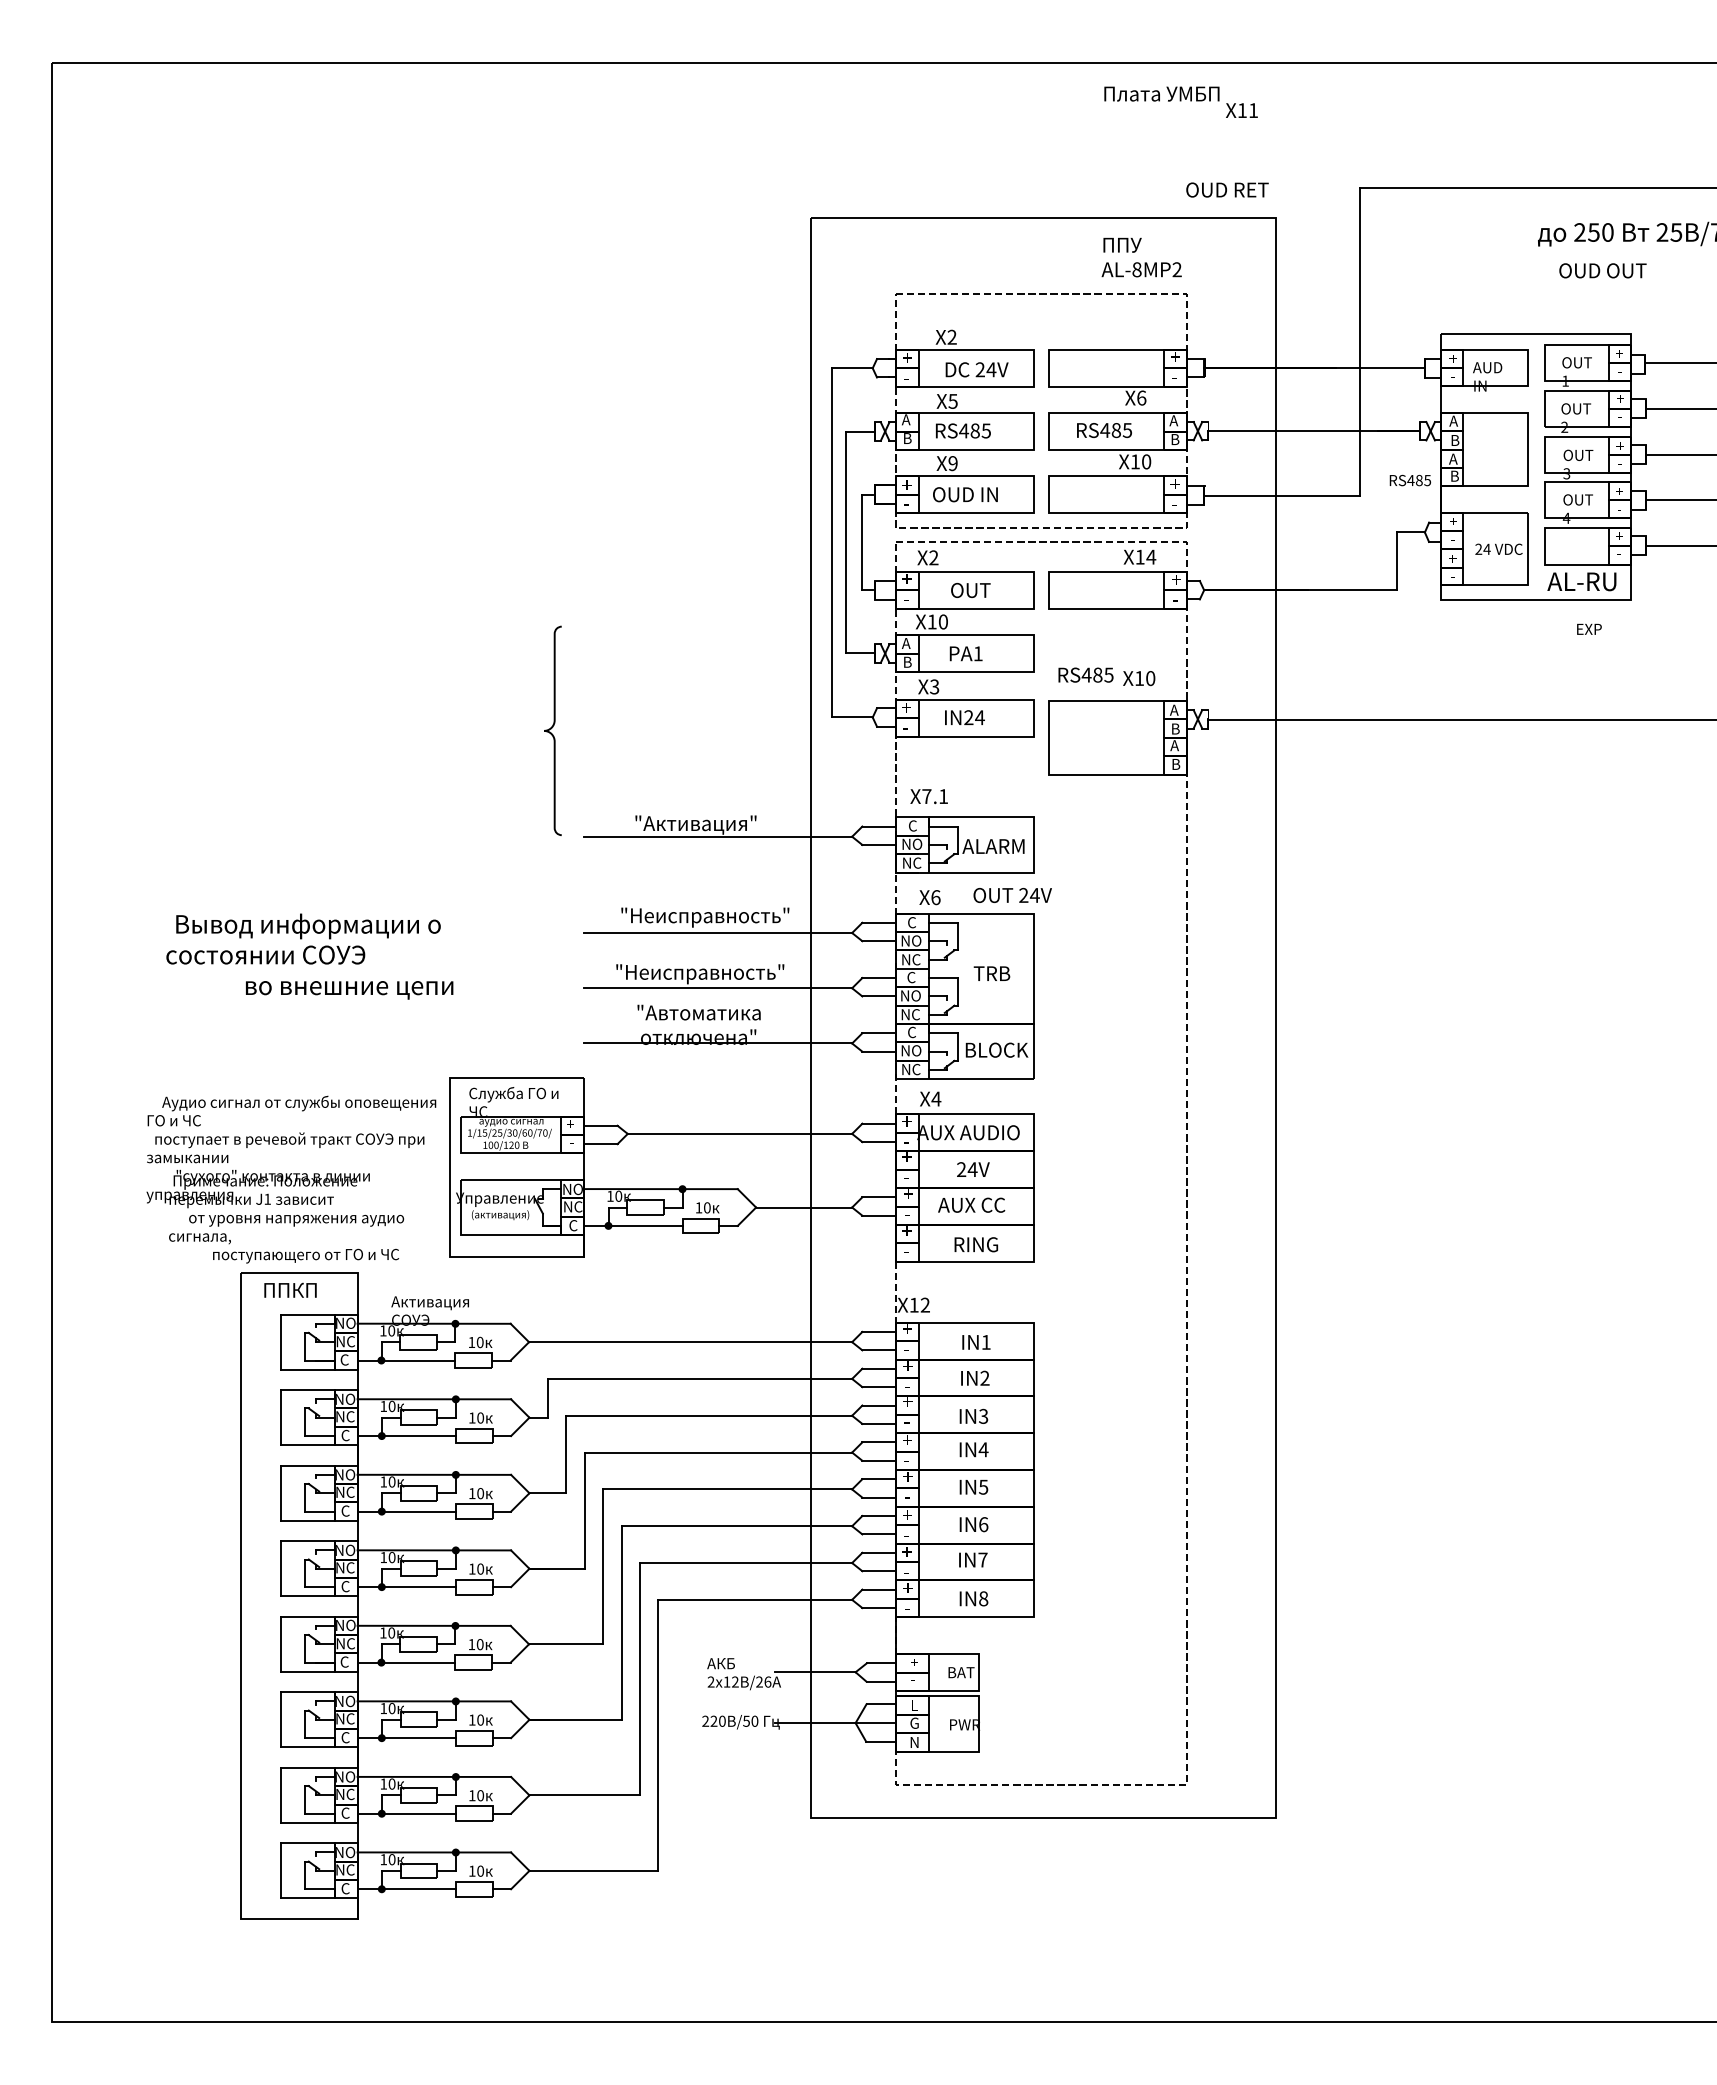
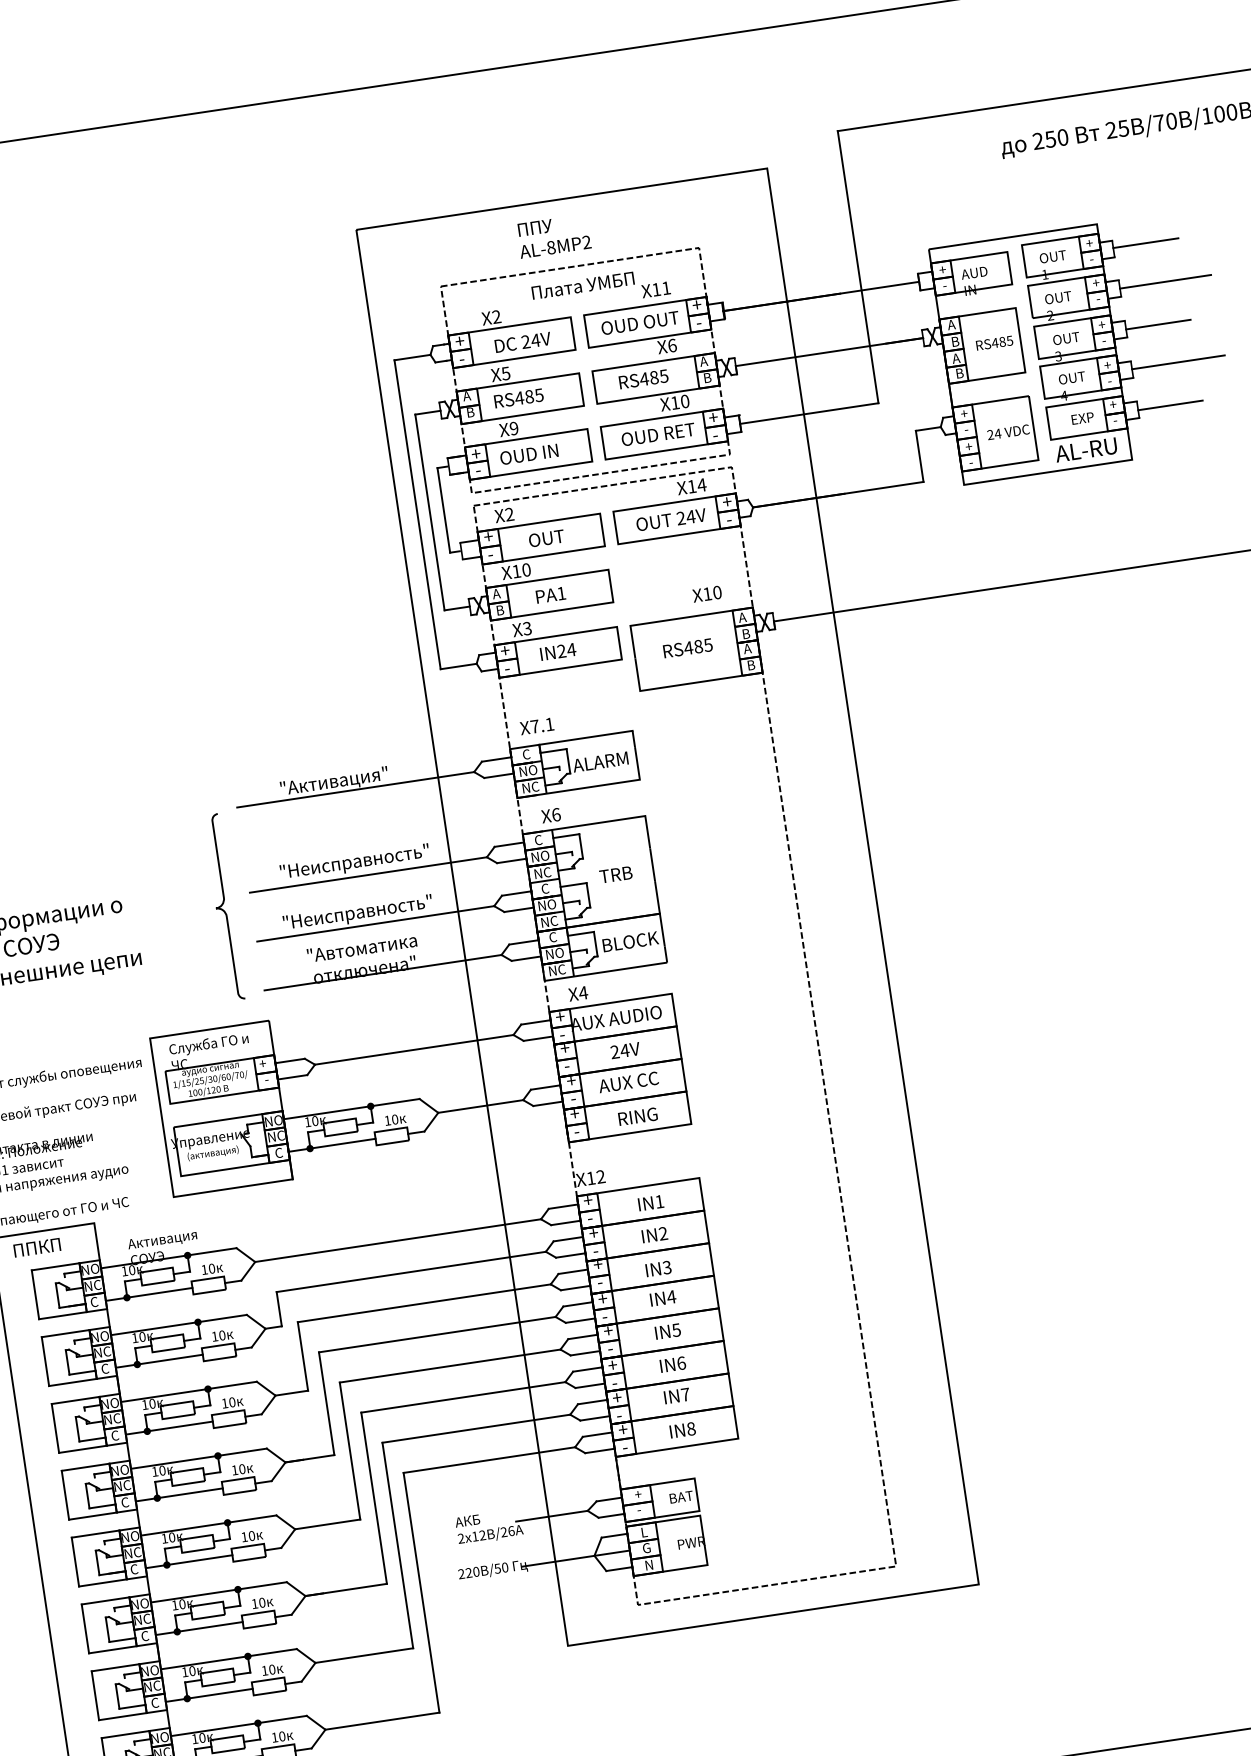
text: (1180, 101) -> (600, 289), moved
text: (1227, 189) -> (658, 434), moved
text: (1141, 257) -> (553, 236), moved
text: (1602, 270) -> (639, 322), moved
text: (1410, 480) -> (994, 343), moved
text: (1589, 628) -> (1082, 417), moved
text: (1085, 674) -> (687, 647), moved
curve: (551, 729) -> (222, 906), moved
text: (1012, 895) -> (671, 519), moved

